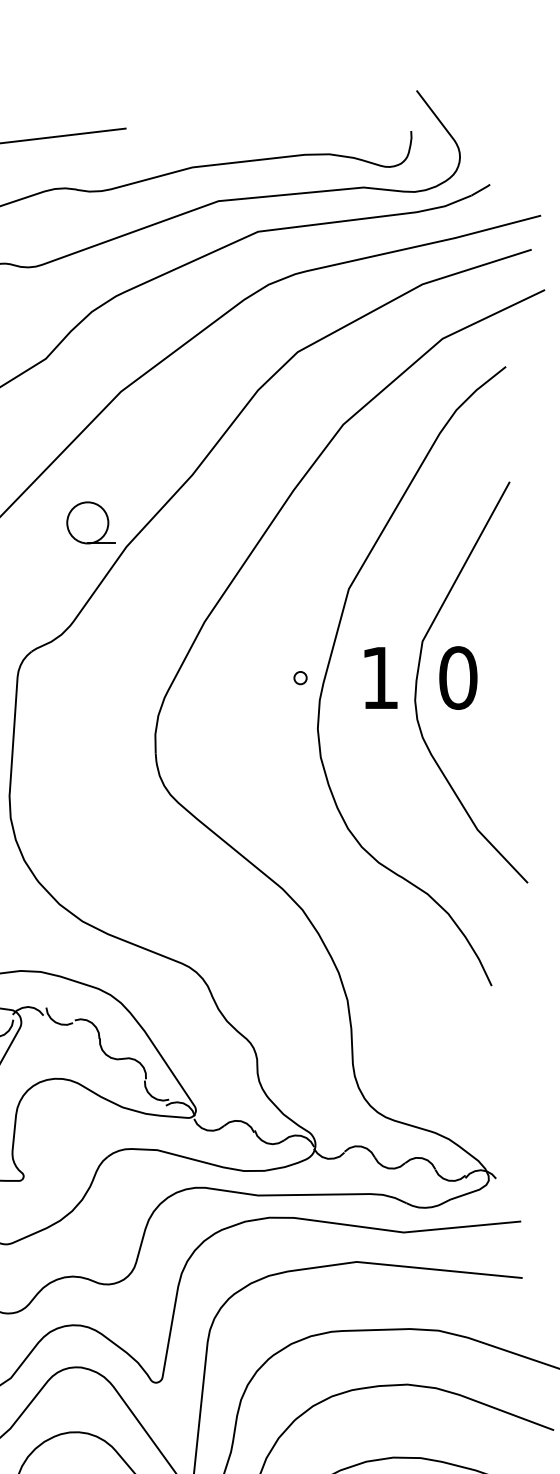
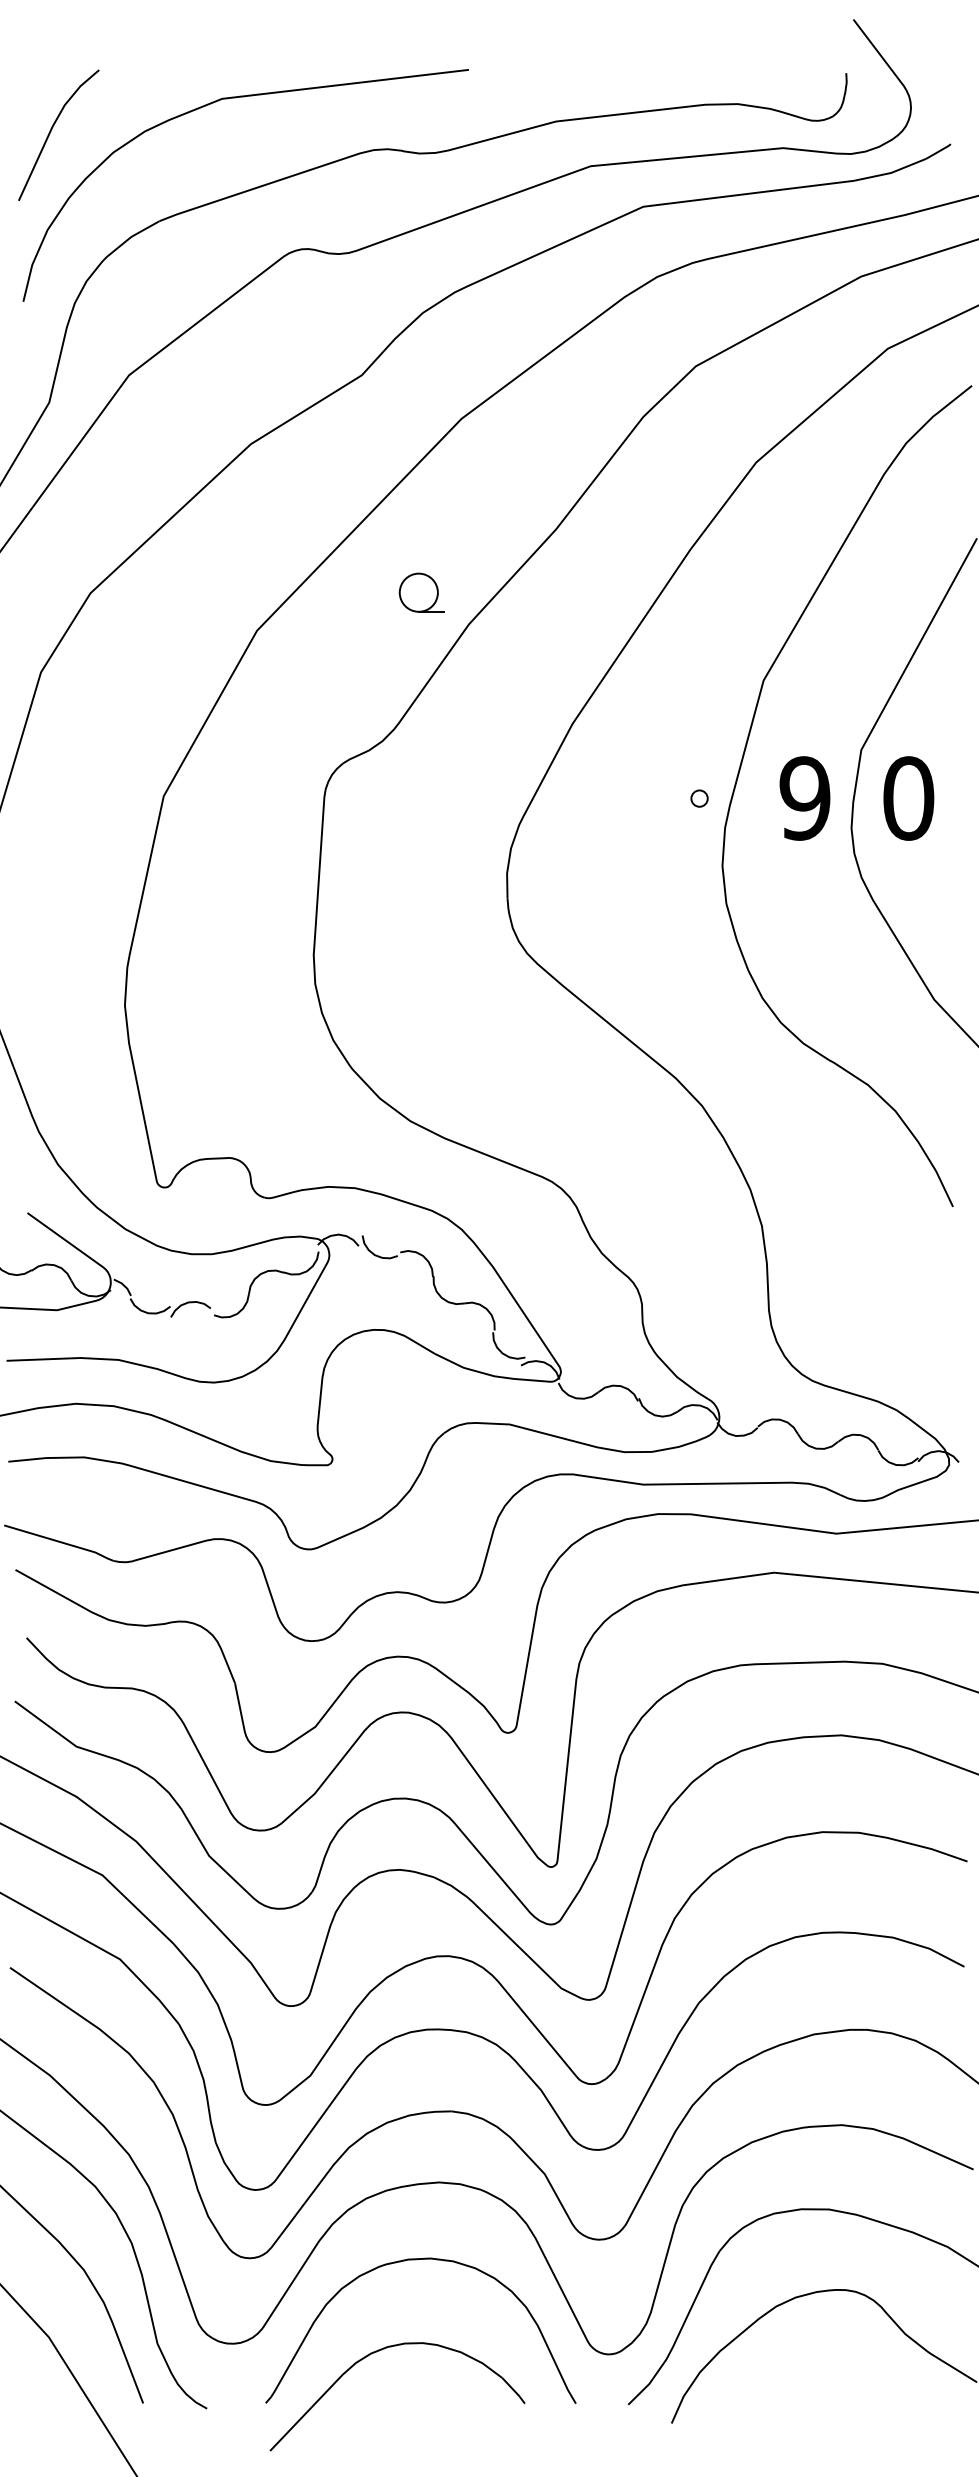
part: (90, 522) -> (421, 592), size x0.7
text: (379, 678) -> (804, 798), 1 -> 9

